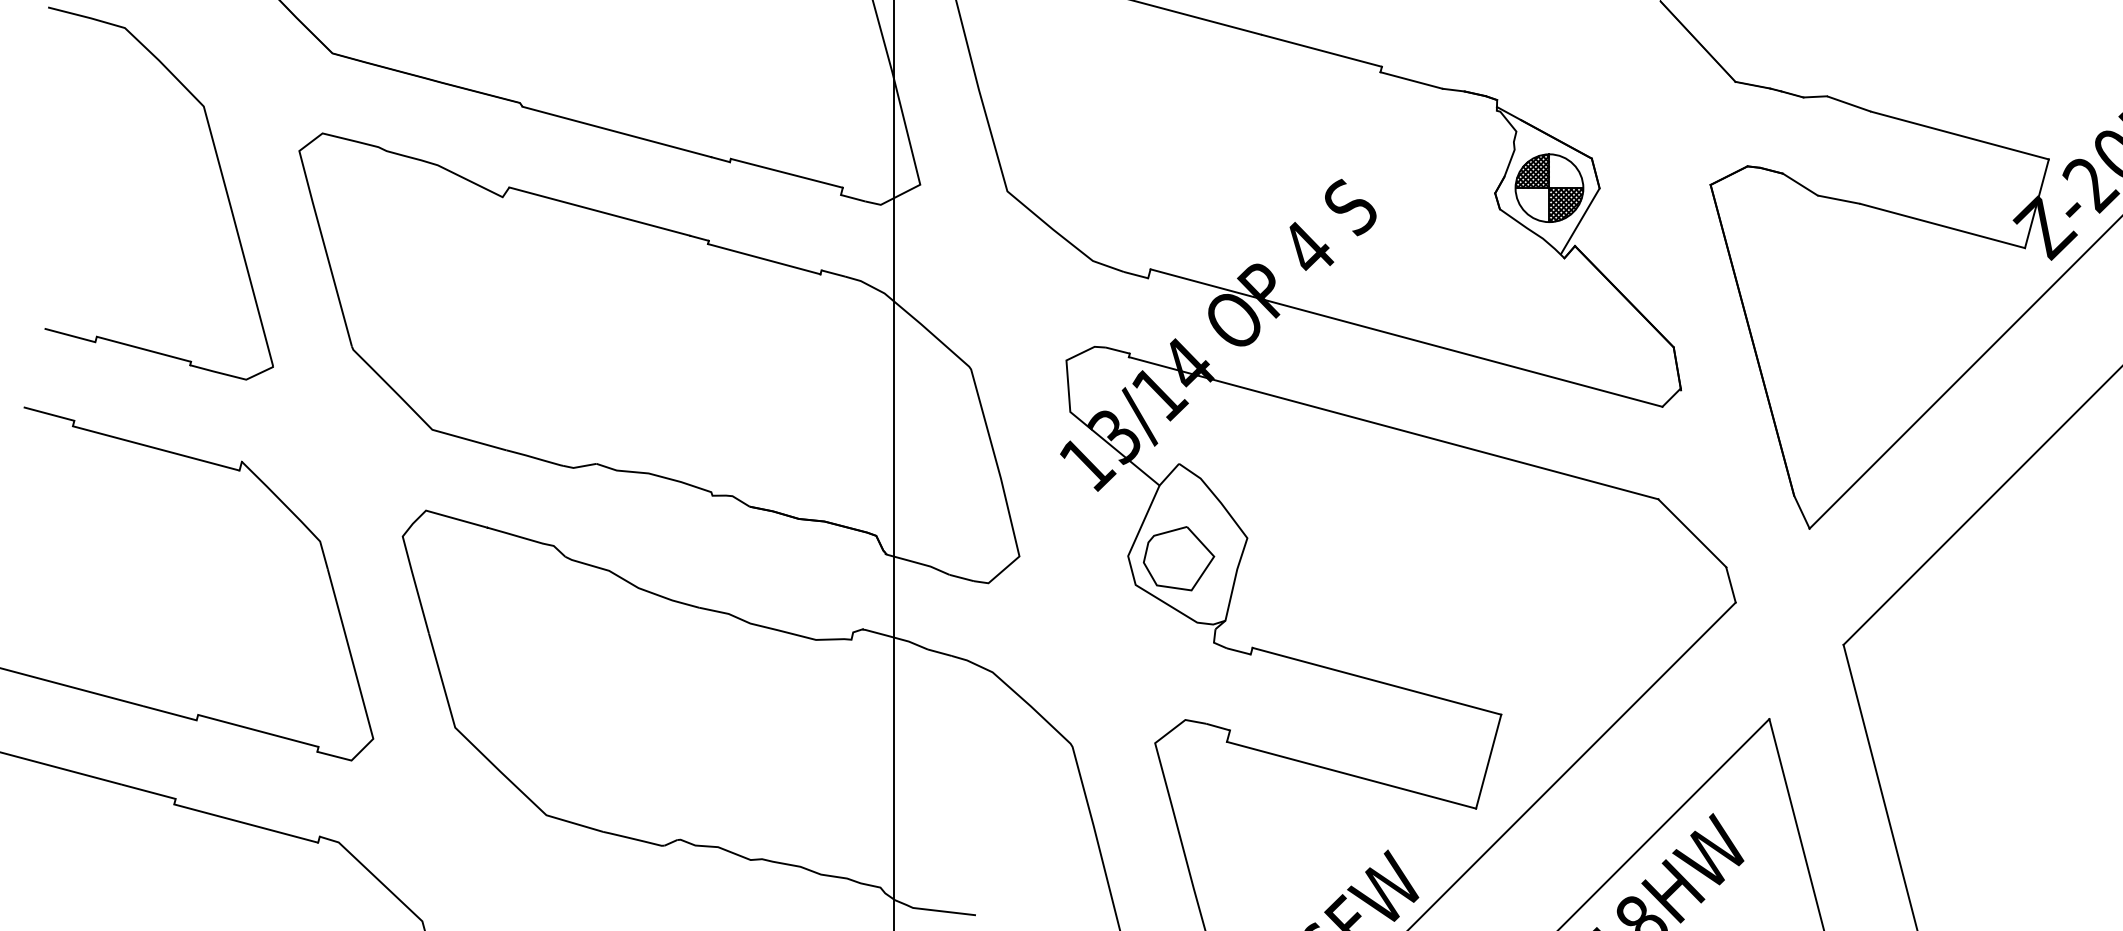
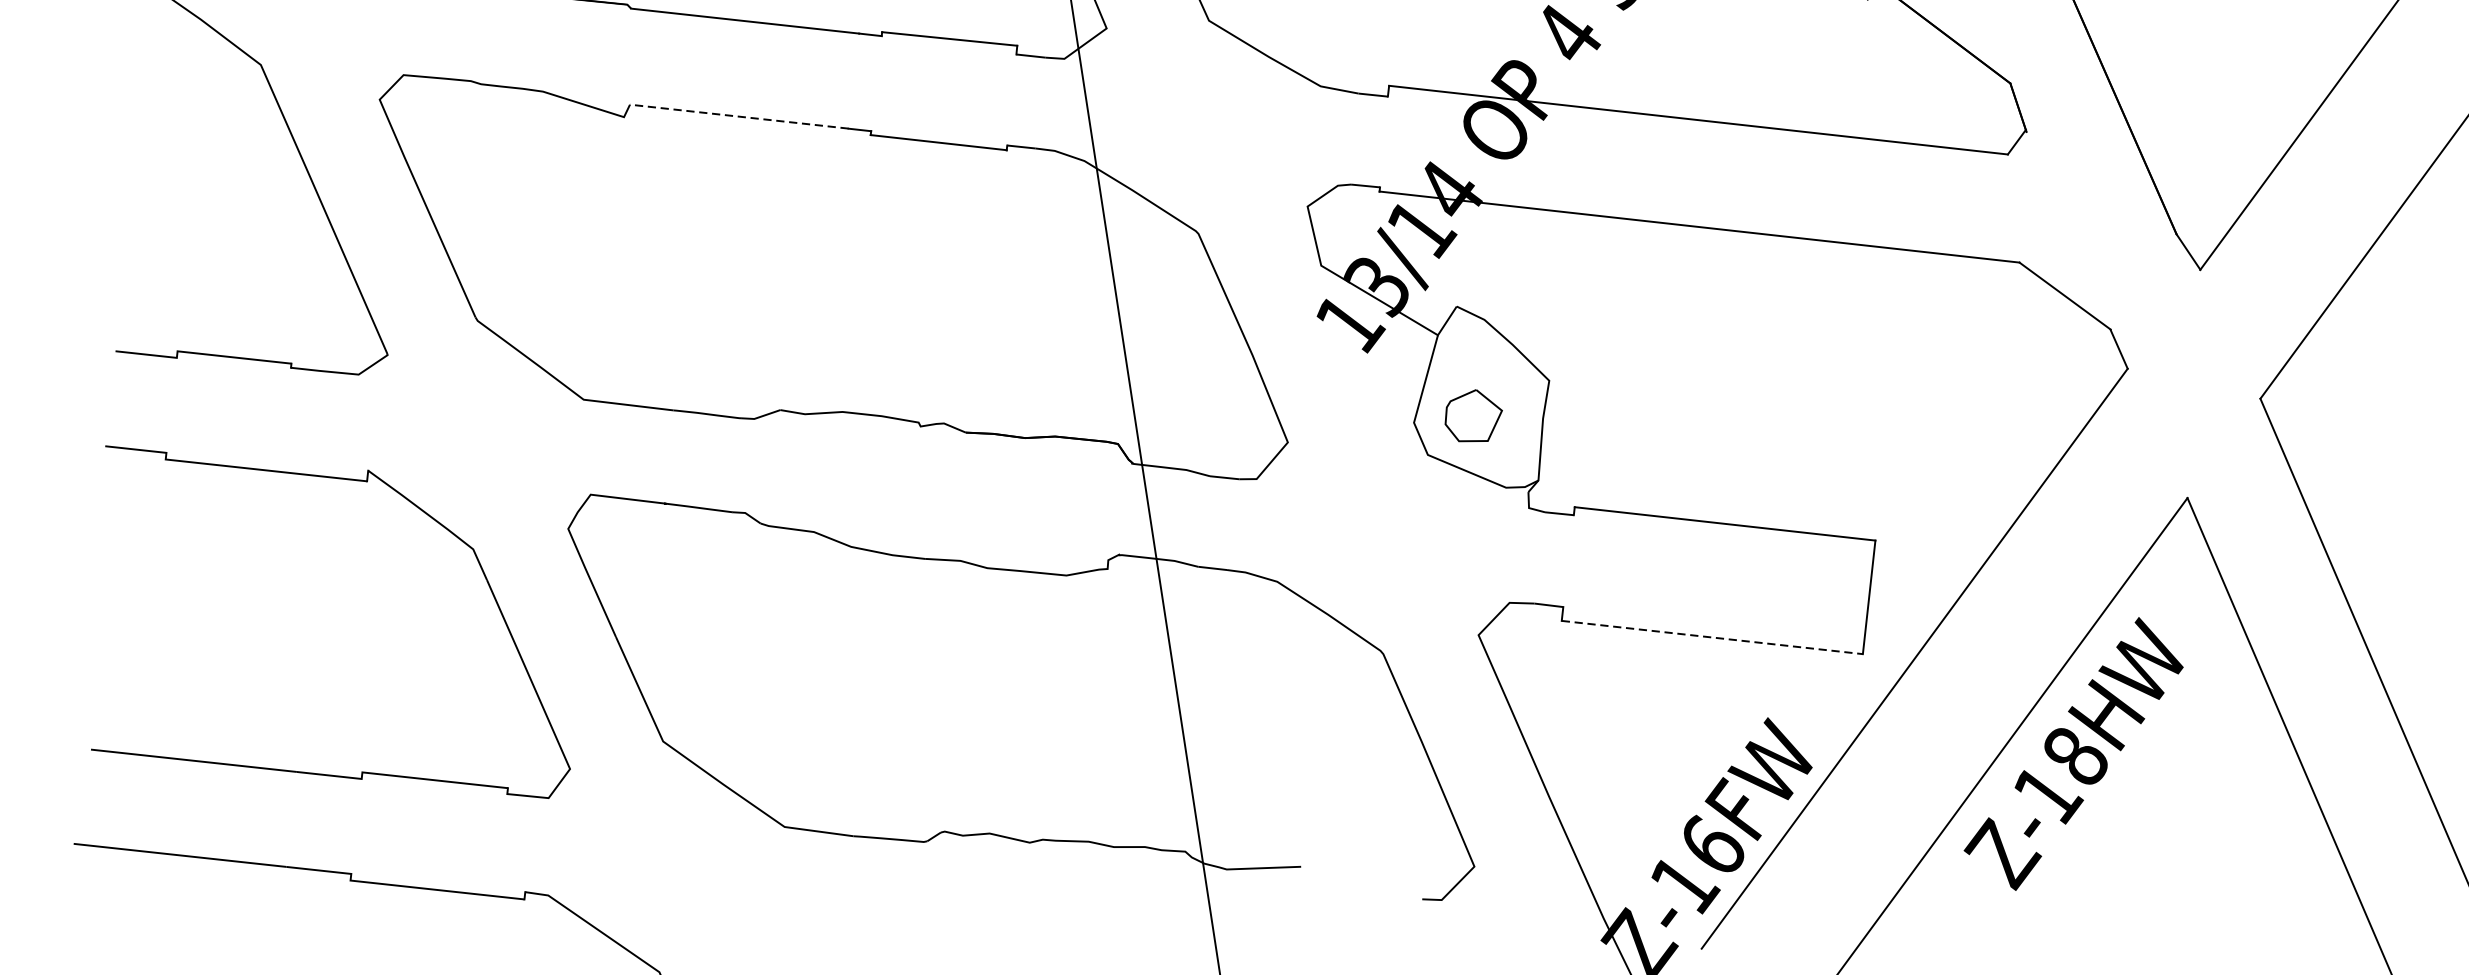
line: (599, 211) -> (738, 116), solid -> dashed
part: (1179, 558) -> (1474, 416), size x0.7
line: (1351, 775) -> (1712, 637), solid -> dashed

